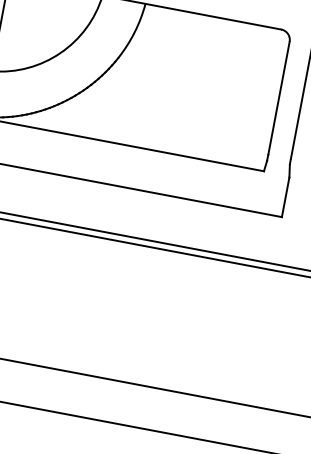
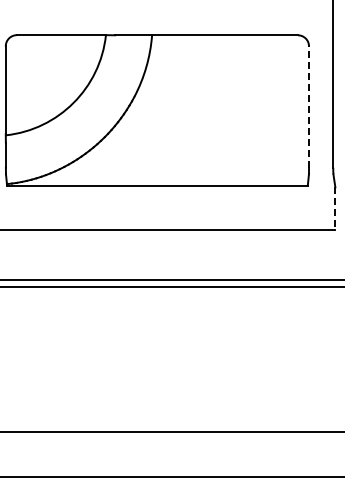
line: (279, 98) -> (309, 107), solid -> dashed
line: (285, 198) -> (335, 209), solid -> dashed

